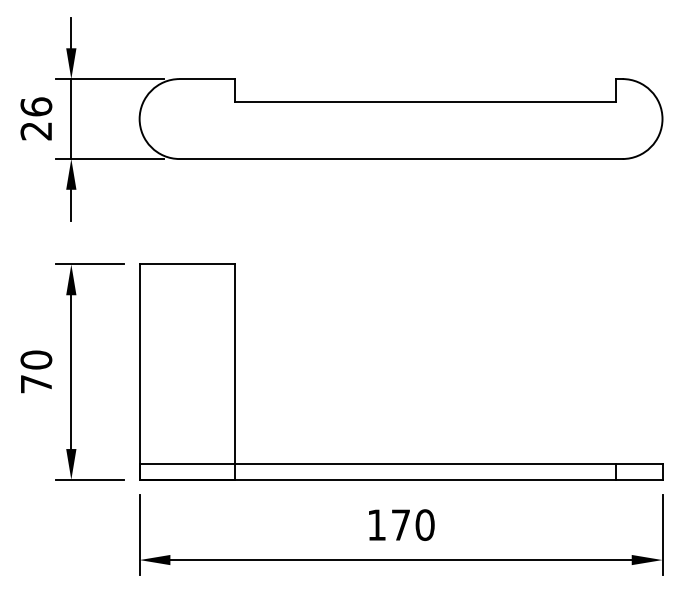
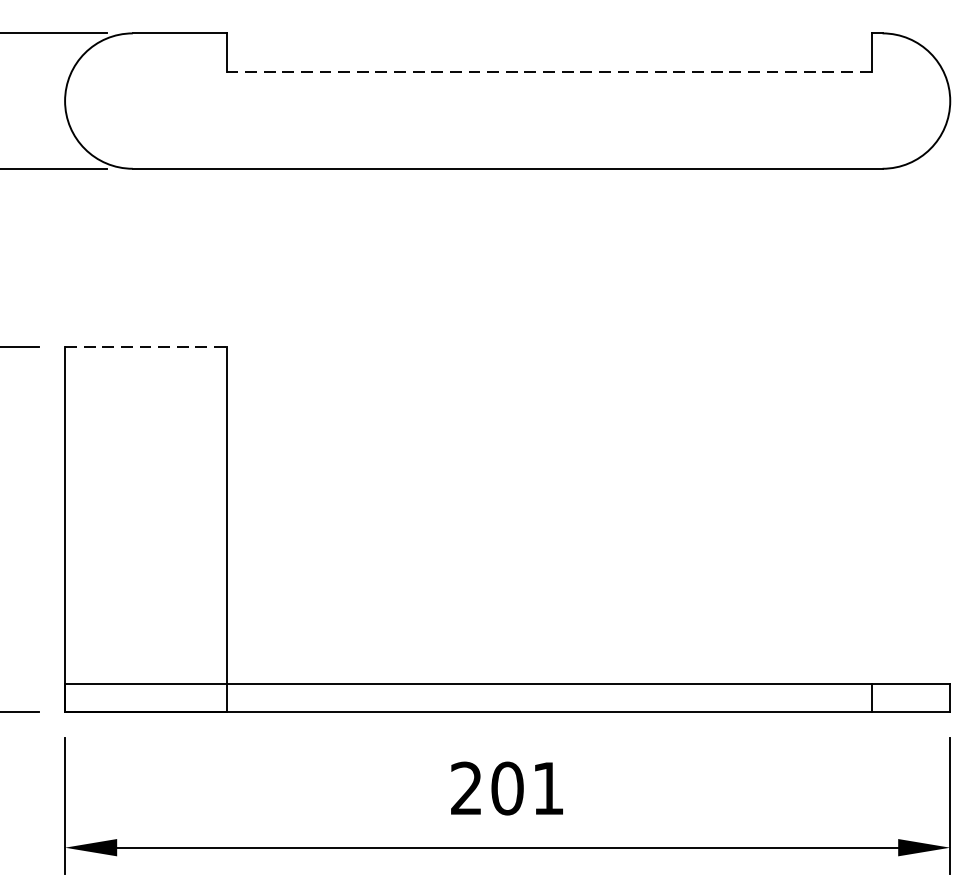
line: (425, 102) -> (549, 73), solid -> dashed
line: (187, 264) -> (146, 347), solid -> dashed
text: (400, 524) -> (506, 787), 170 -> 201

